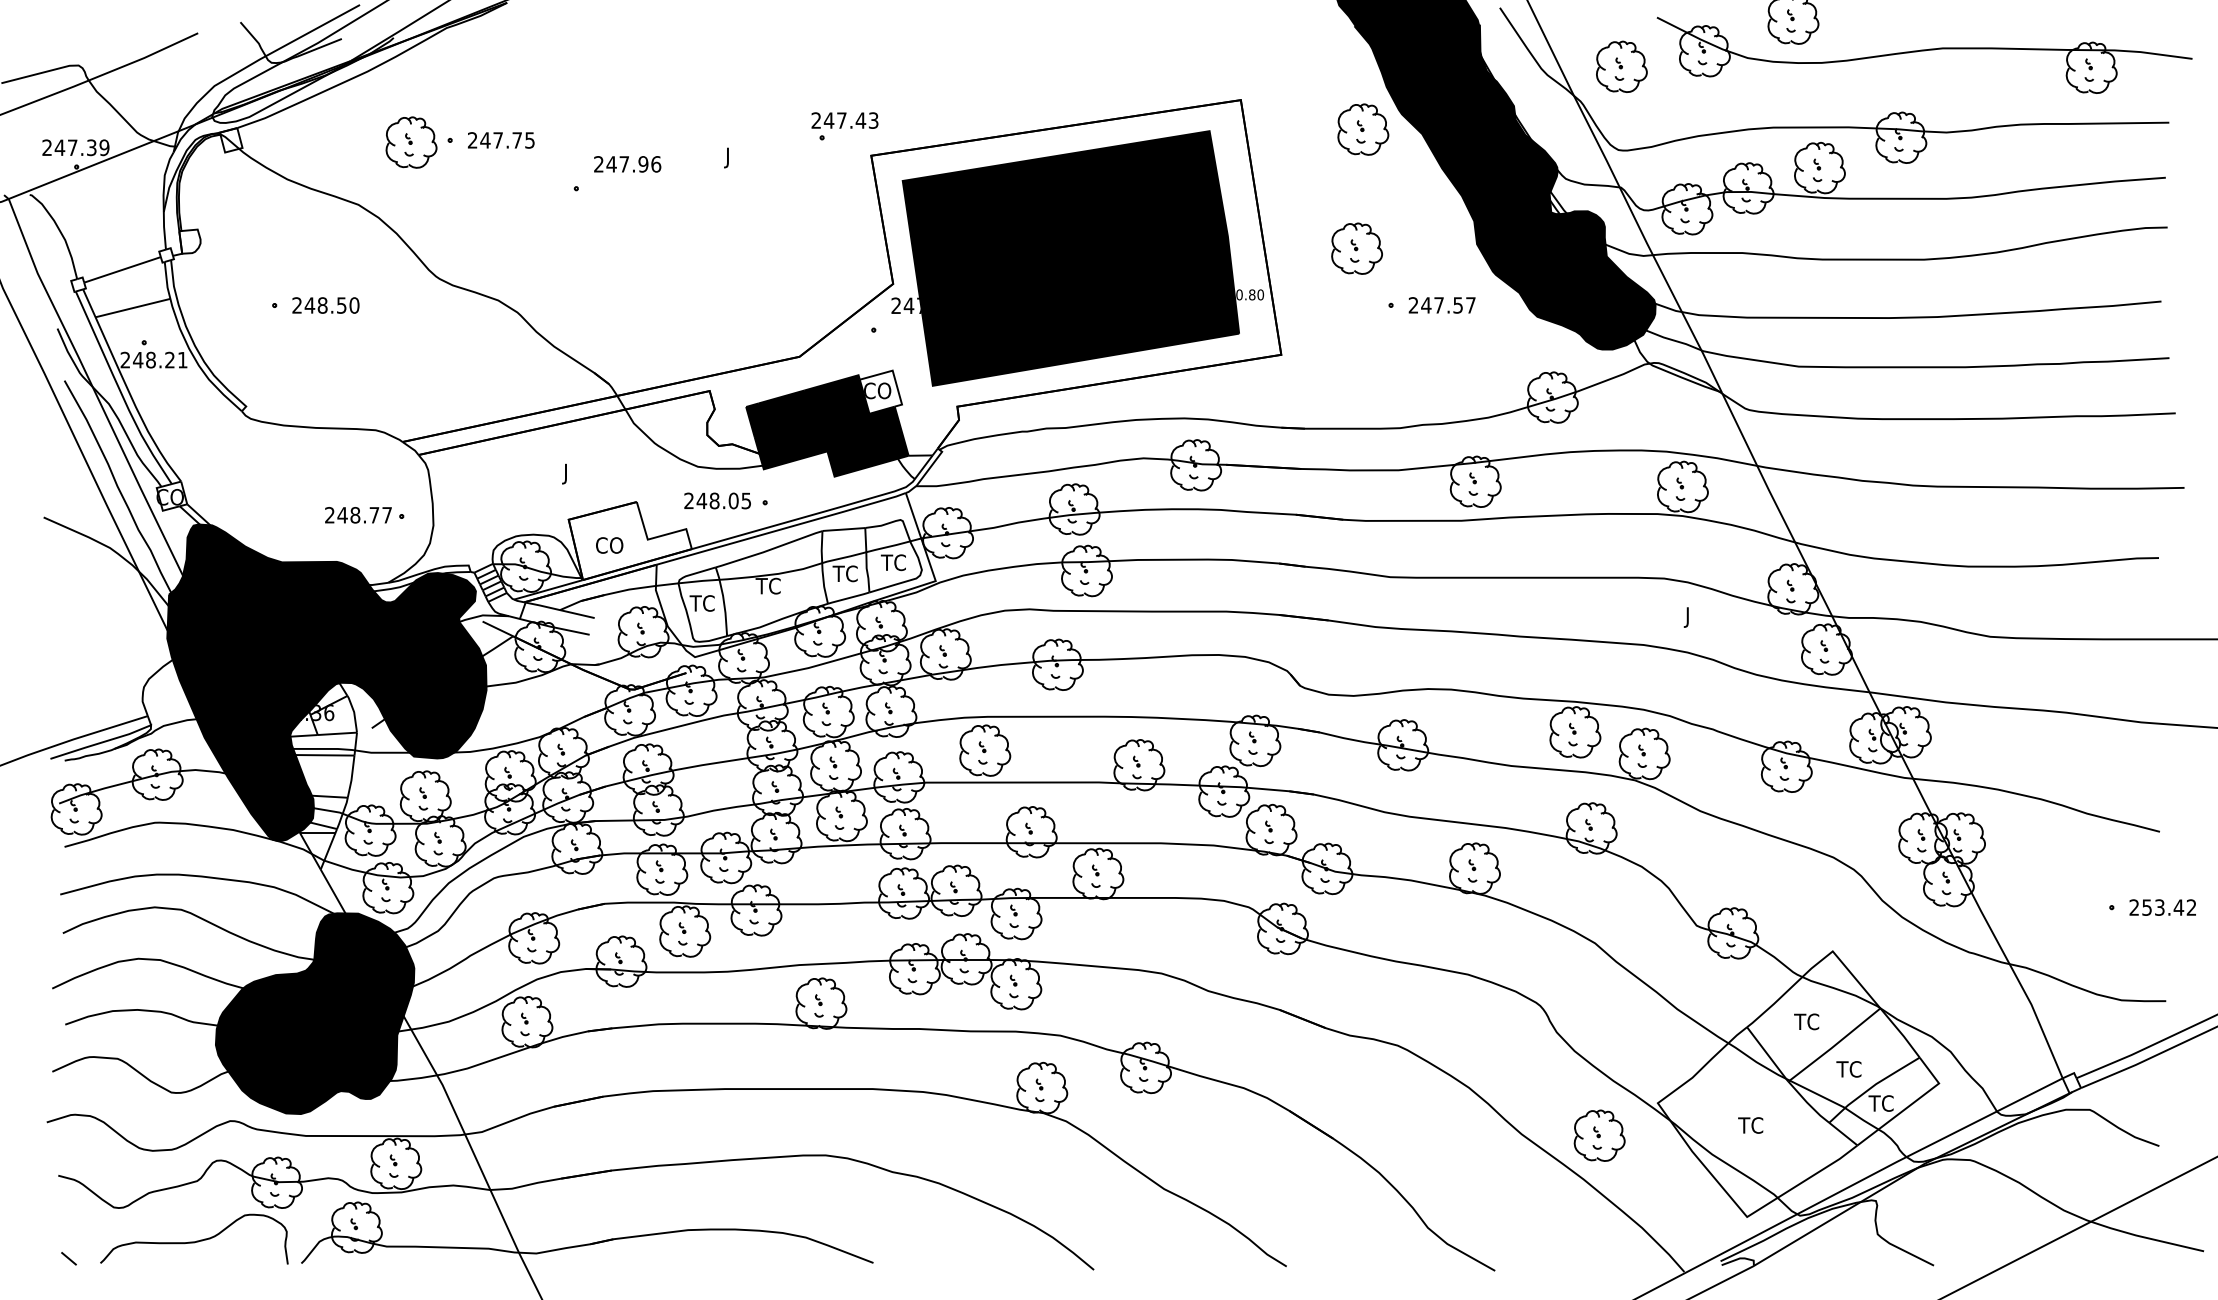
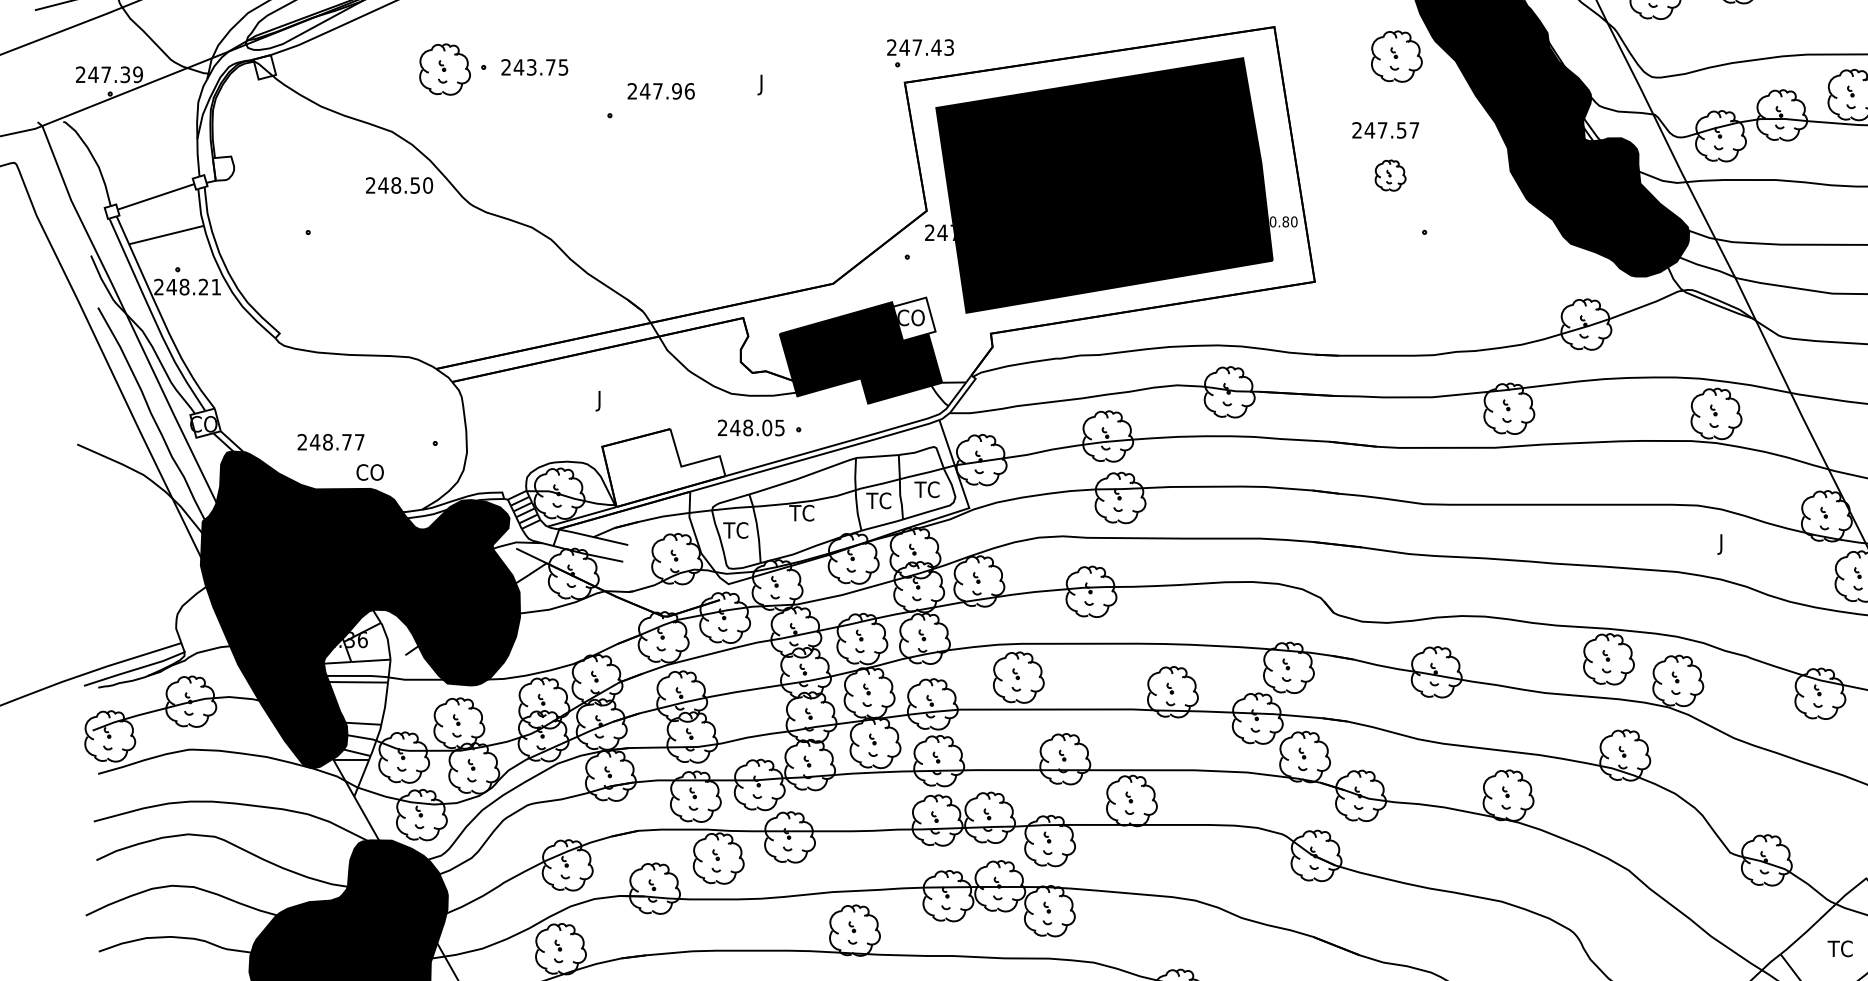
part: (844, 126) -> (920, 53), moved
text: (497, 140) -> (531, 67), 247.75 -> 243.75
part: (1356, 248) -> (1390, 175), size x0.6
text: (325, 305) -> (399, 185), moved
text: (1441, 305) -> (1385, 130), moved
text: (358, 515) -> (331, 442), moved
text: (609, 545) -> (370, 472), moved

